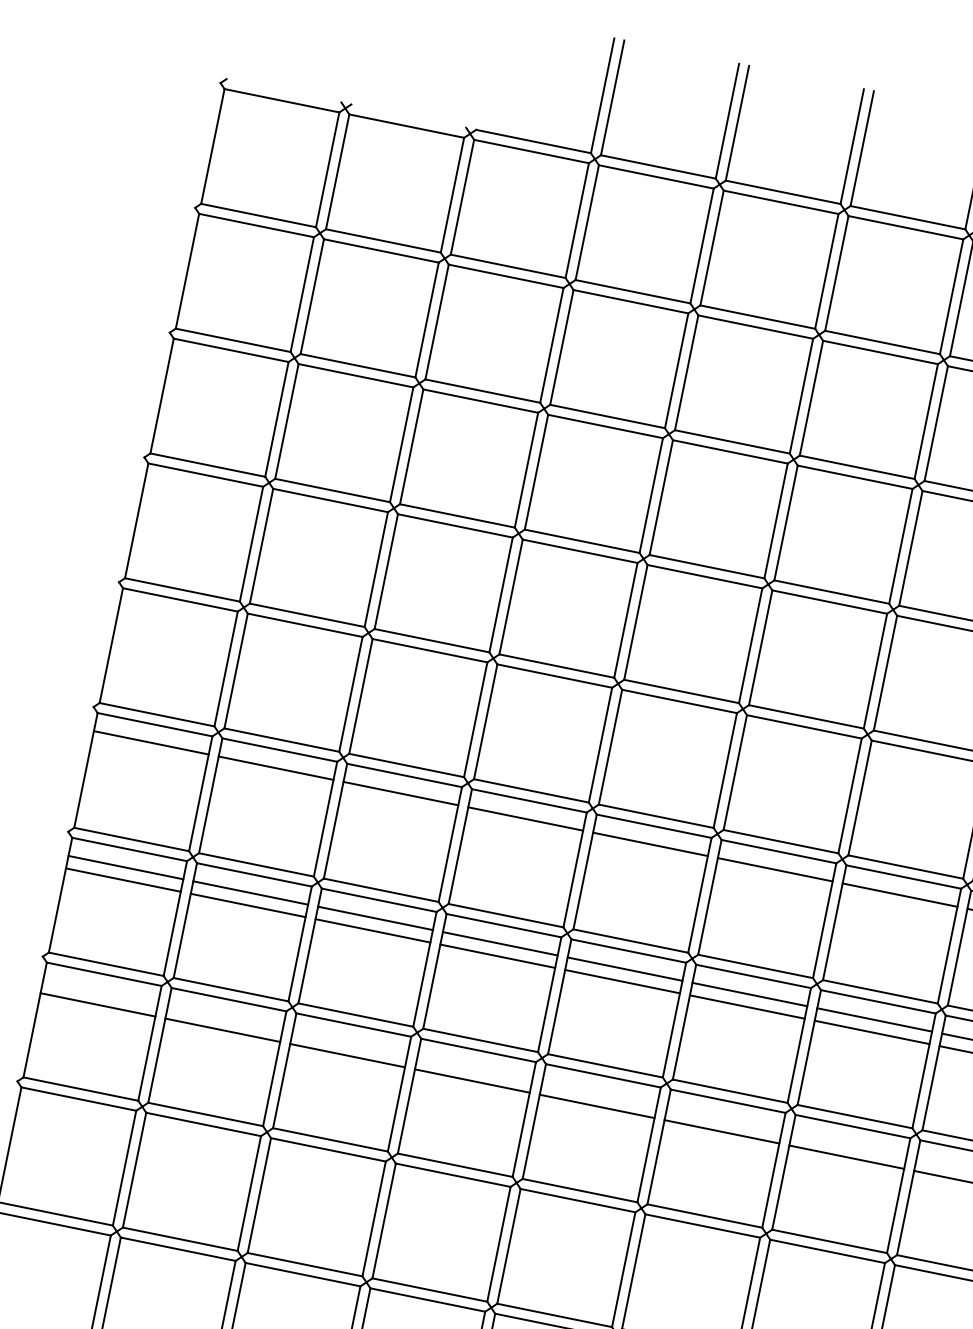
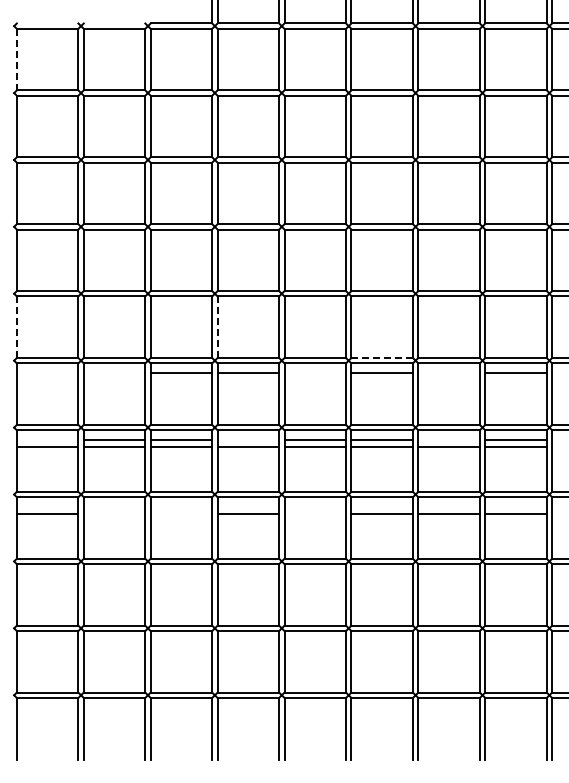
line: (212, 146) -> (16, 59), solid -> dashed
line: (110, 645) -> (16, 327), solid -> dashed
line: (485, 722) -> (217, 327), solid -> dashed
line: (150, 743) -> (47, 373), removed
line: (275, 768) -> (114, 373), removed
line: (781, 842) -> (382, 358), solid -> dashed
line: (650, 845) -> (315, 373), removed
line: (125, 868) -> (47, 440), removed
line: (898, 895) -> (448, 373), removed
line: (500, 944) -> (248, 440), removed
line: (873, 1020) -> (448, 440), removed
line: (222, 1030) -> (114, 513), removed
line: (347, 1055) -> (181, 513), removed
line: (597, 1106) -> (315, 513), removed

